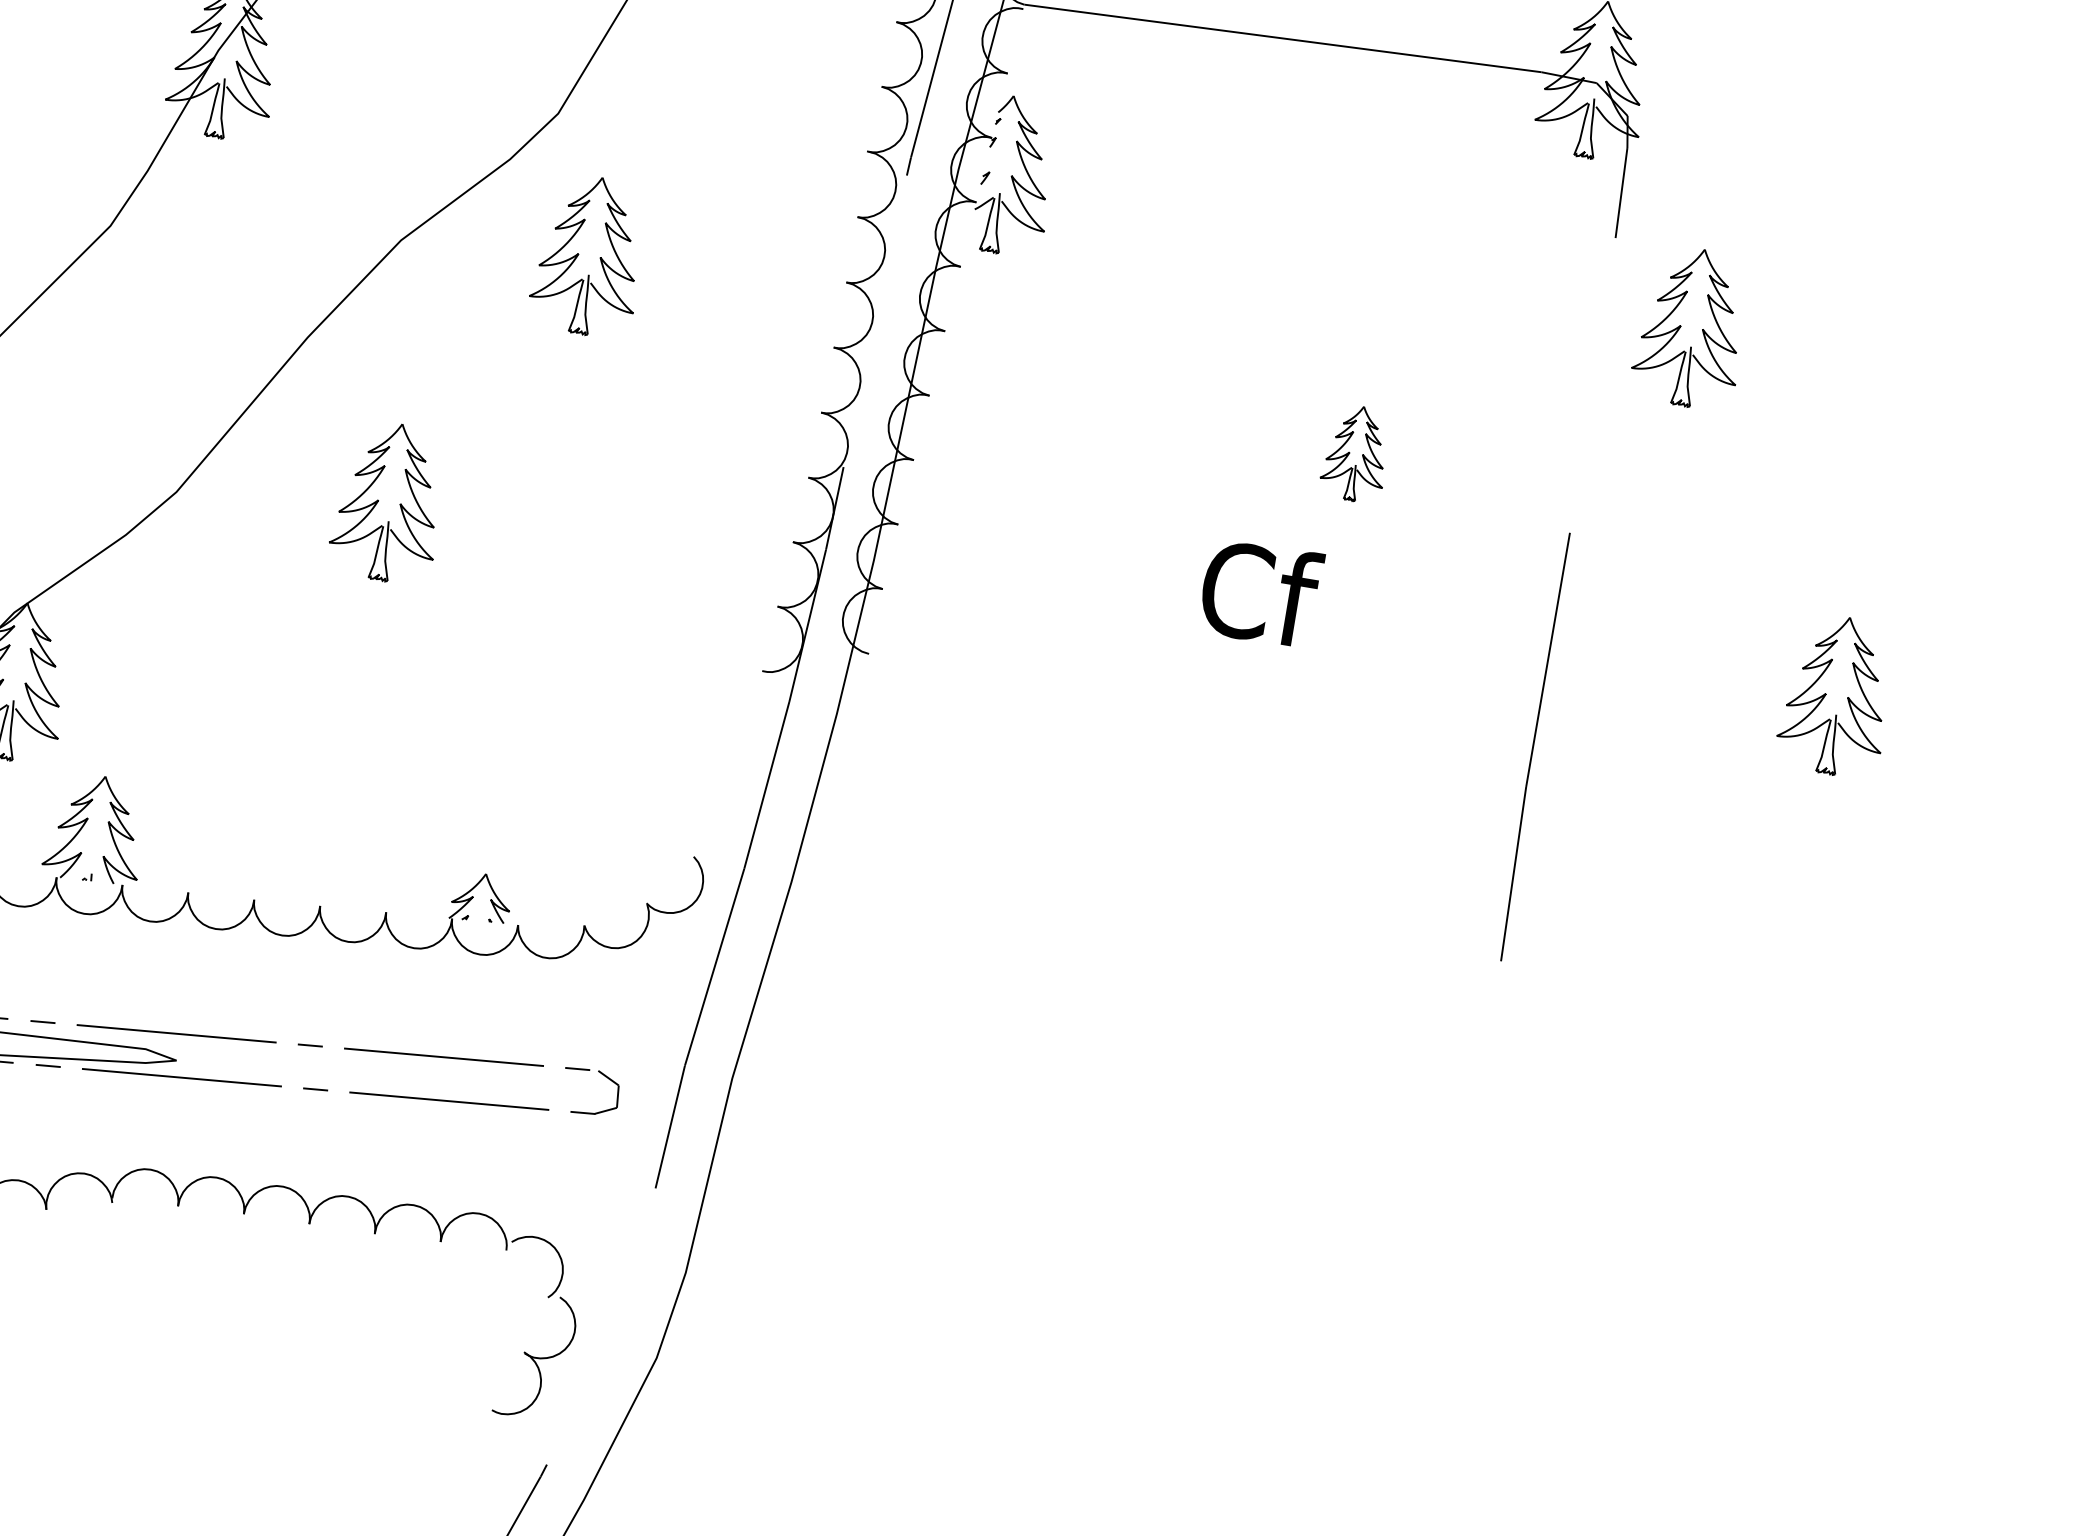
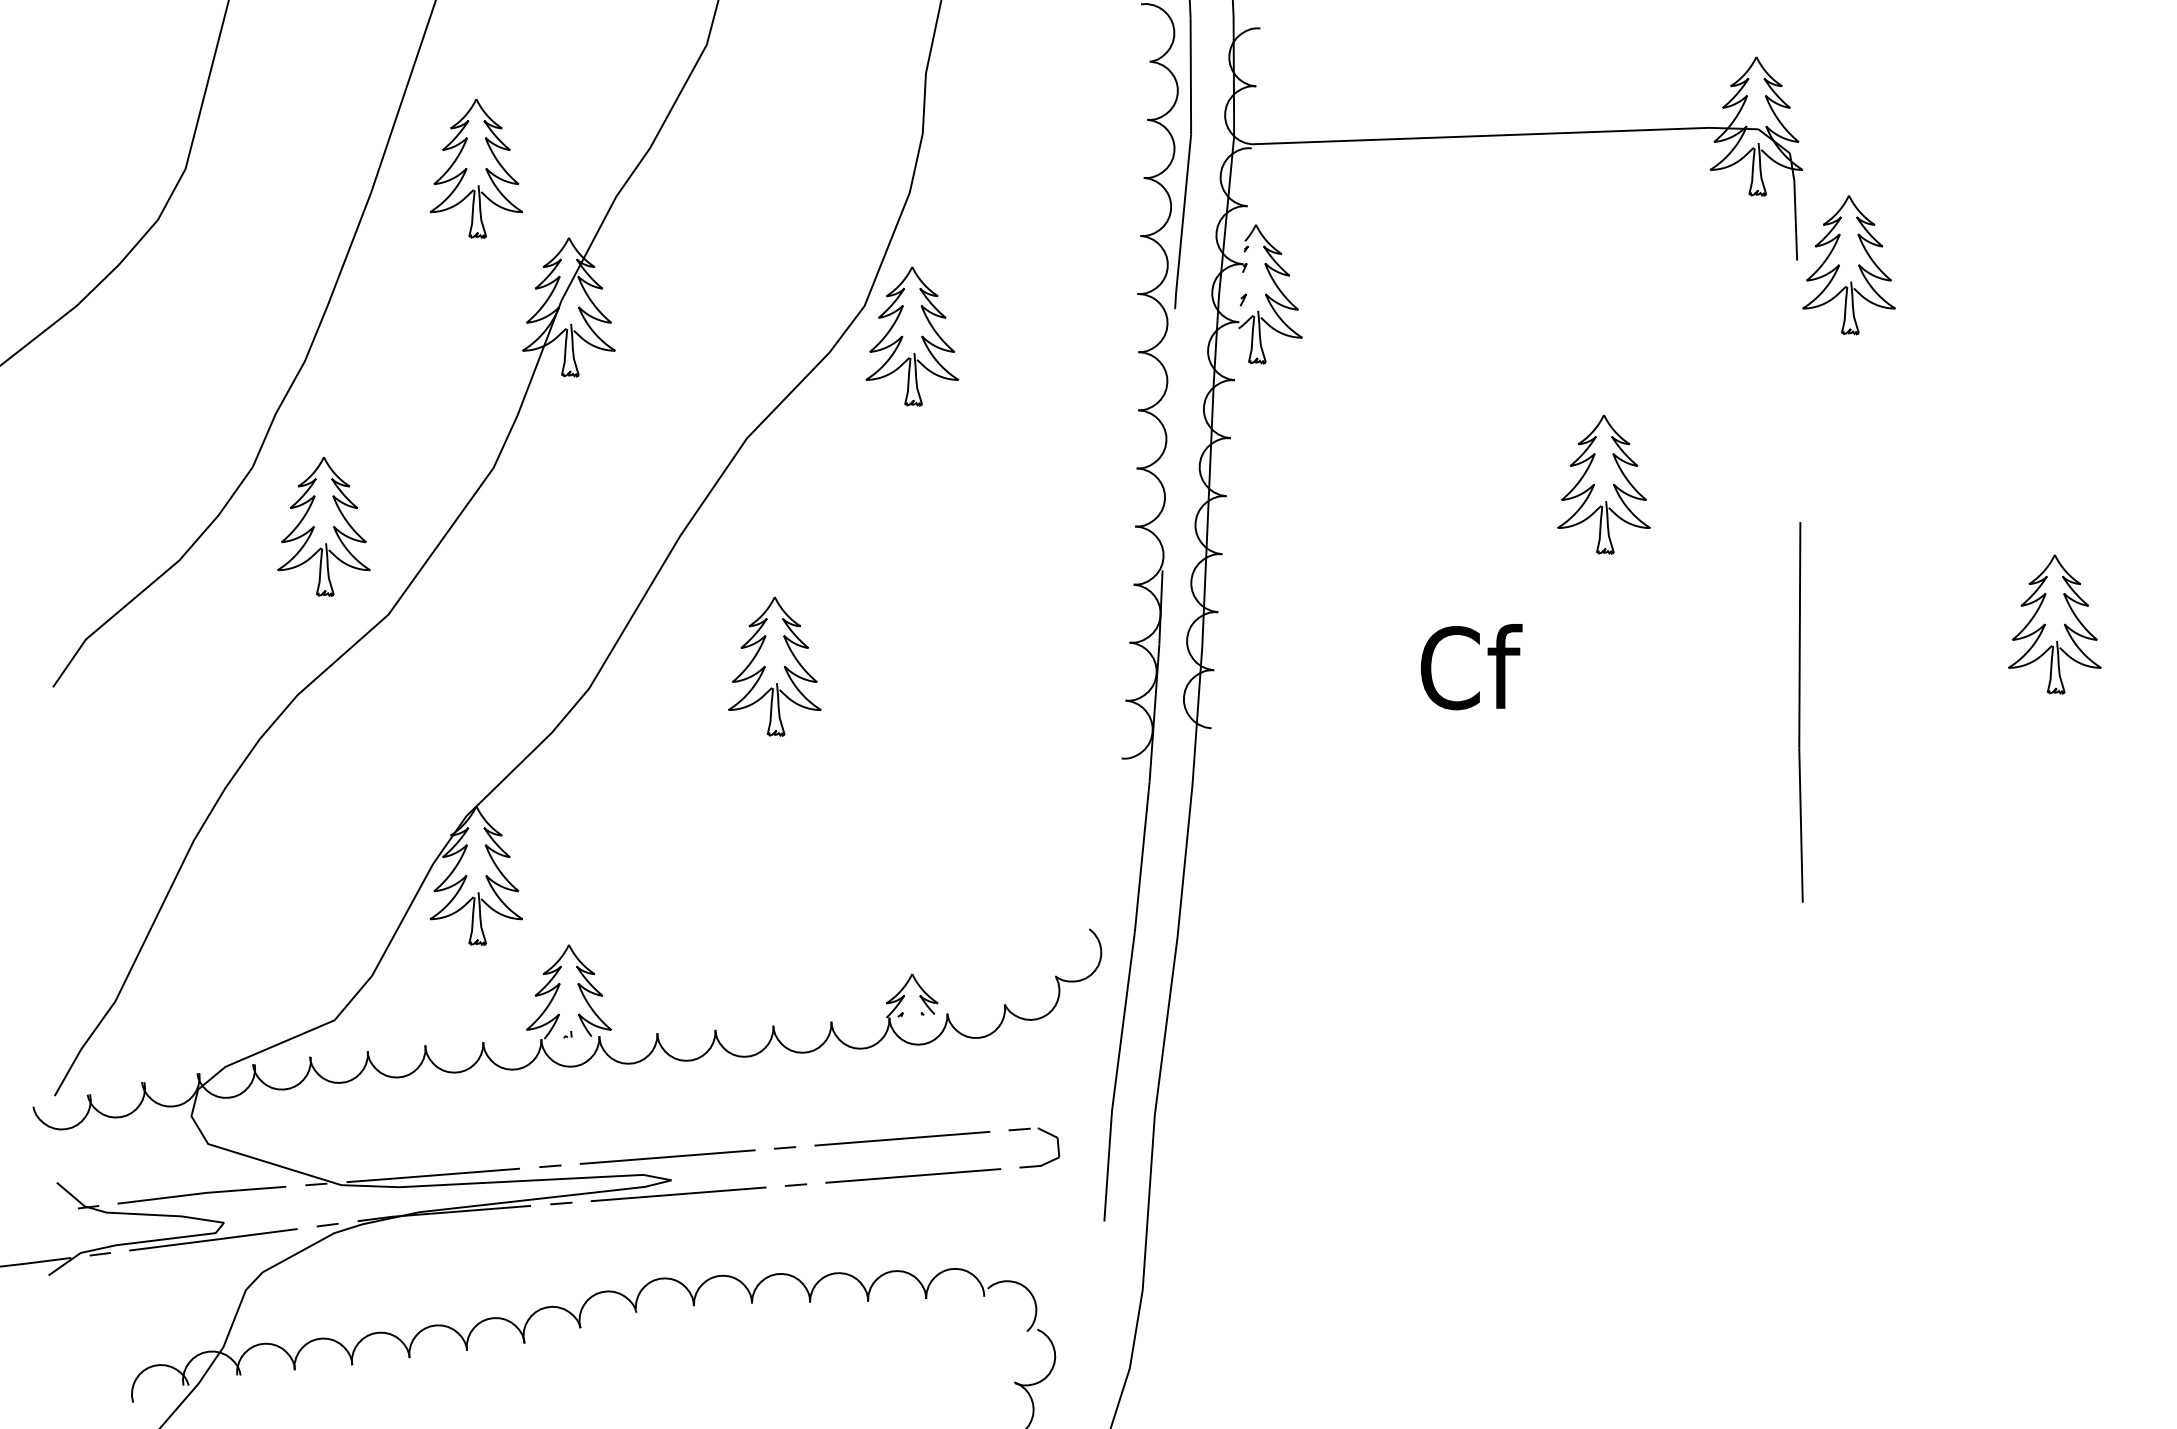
part: (588, 255) -> (911, 336), moved
part: (1691, 328) -> (1848, 265), moved
part: (1355, 453) -> (1603, 484), size x1.67
text: (1260, 593) -> (1471, 667), moved

